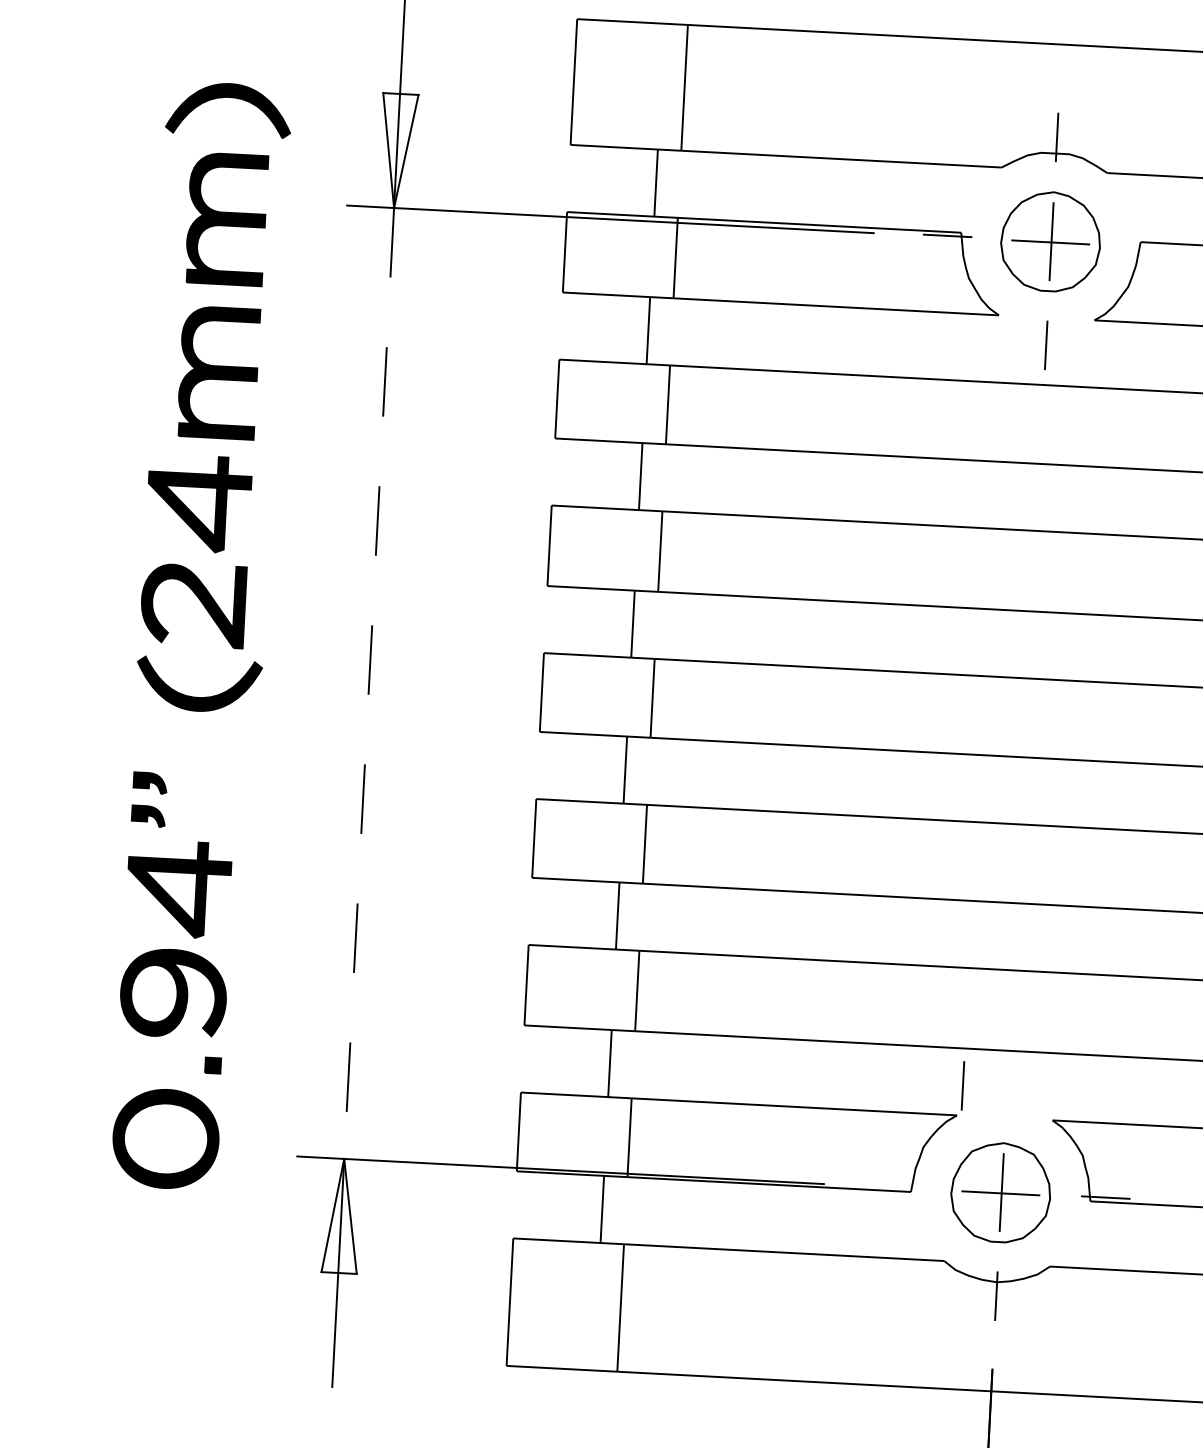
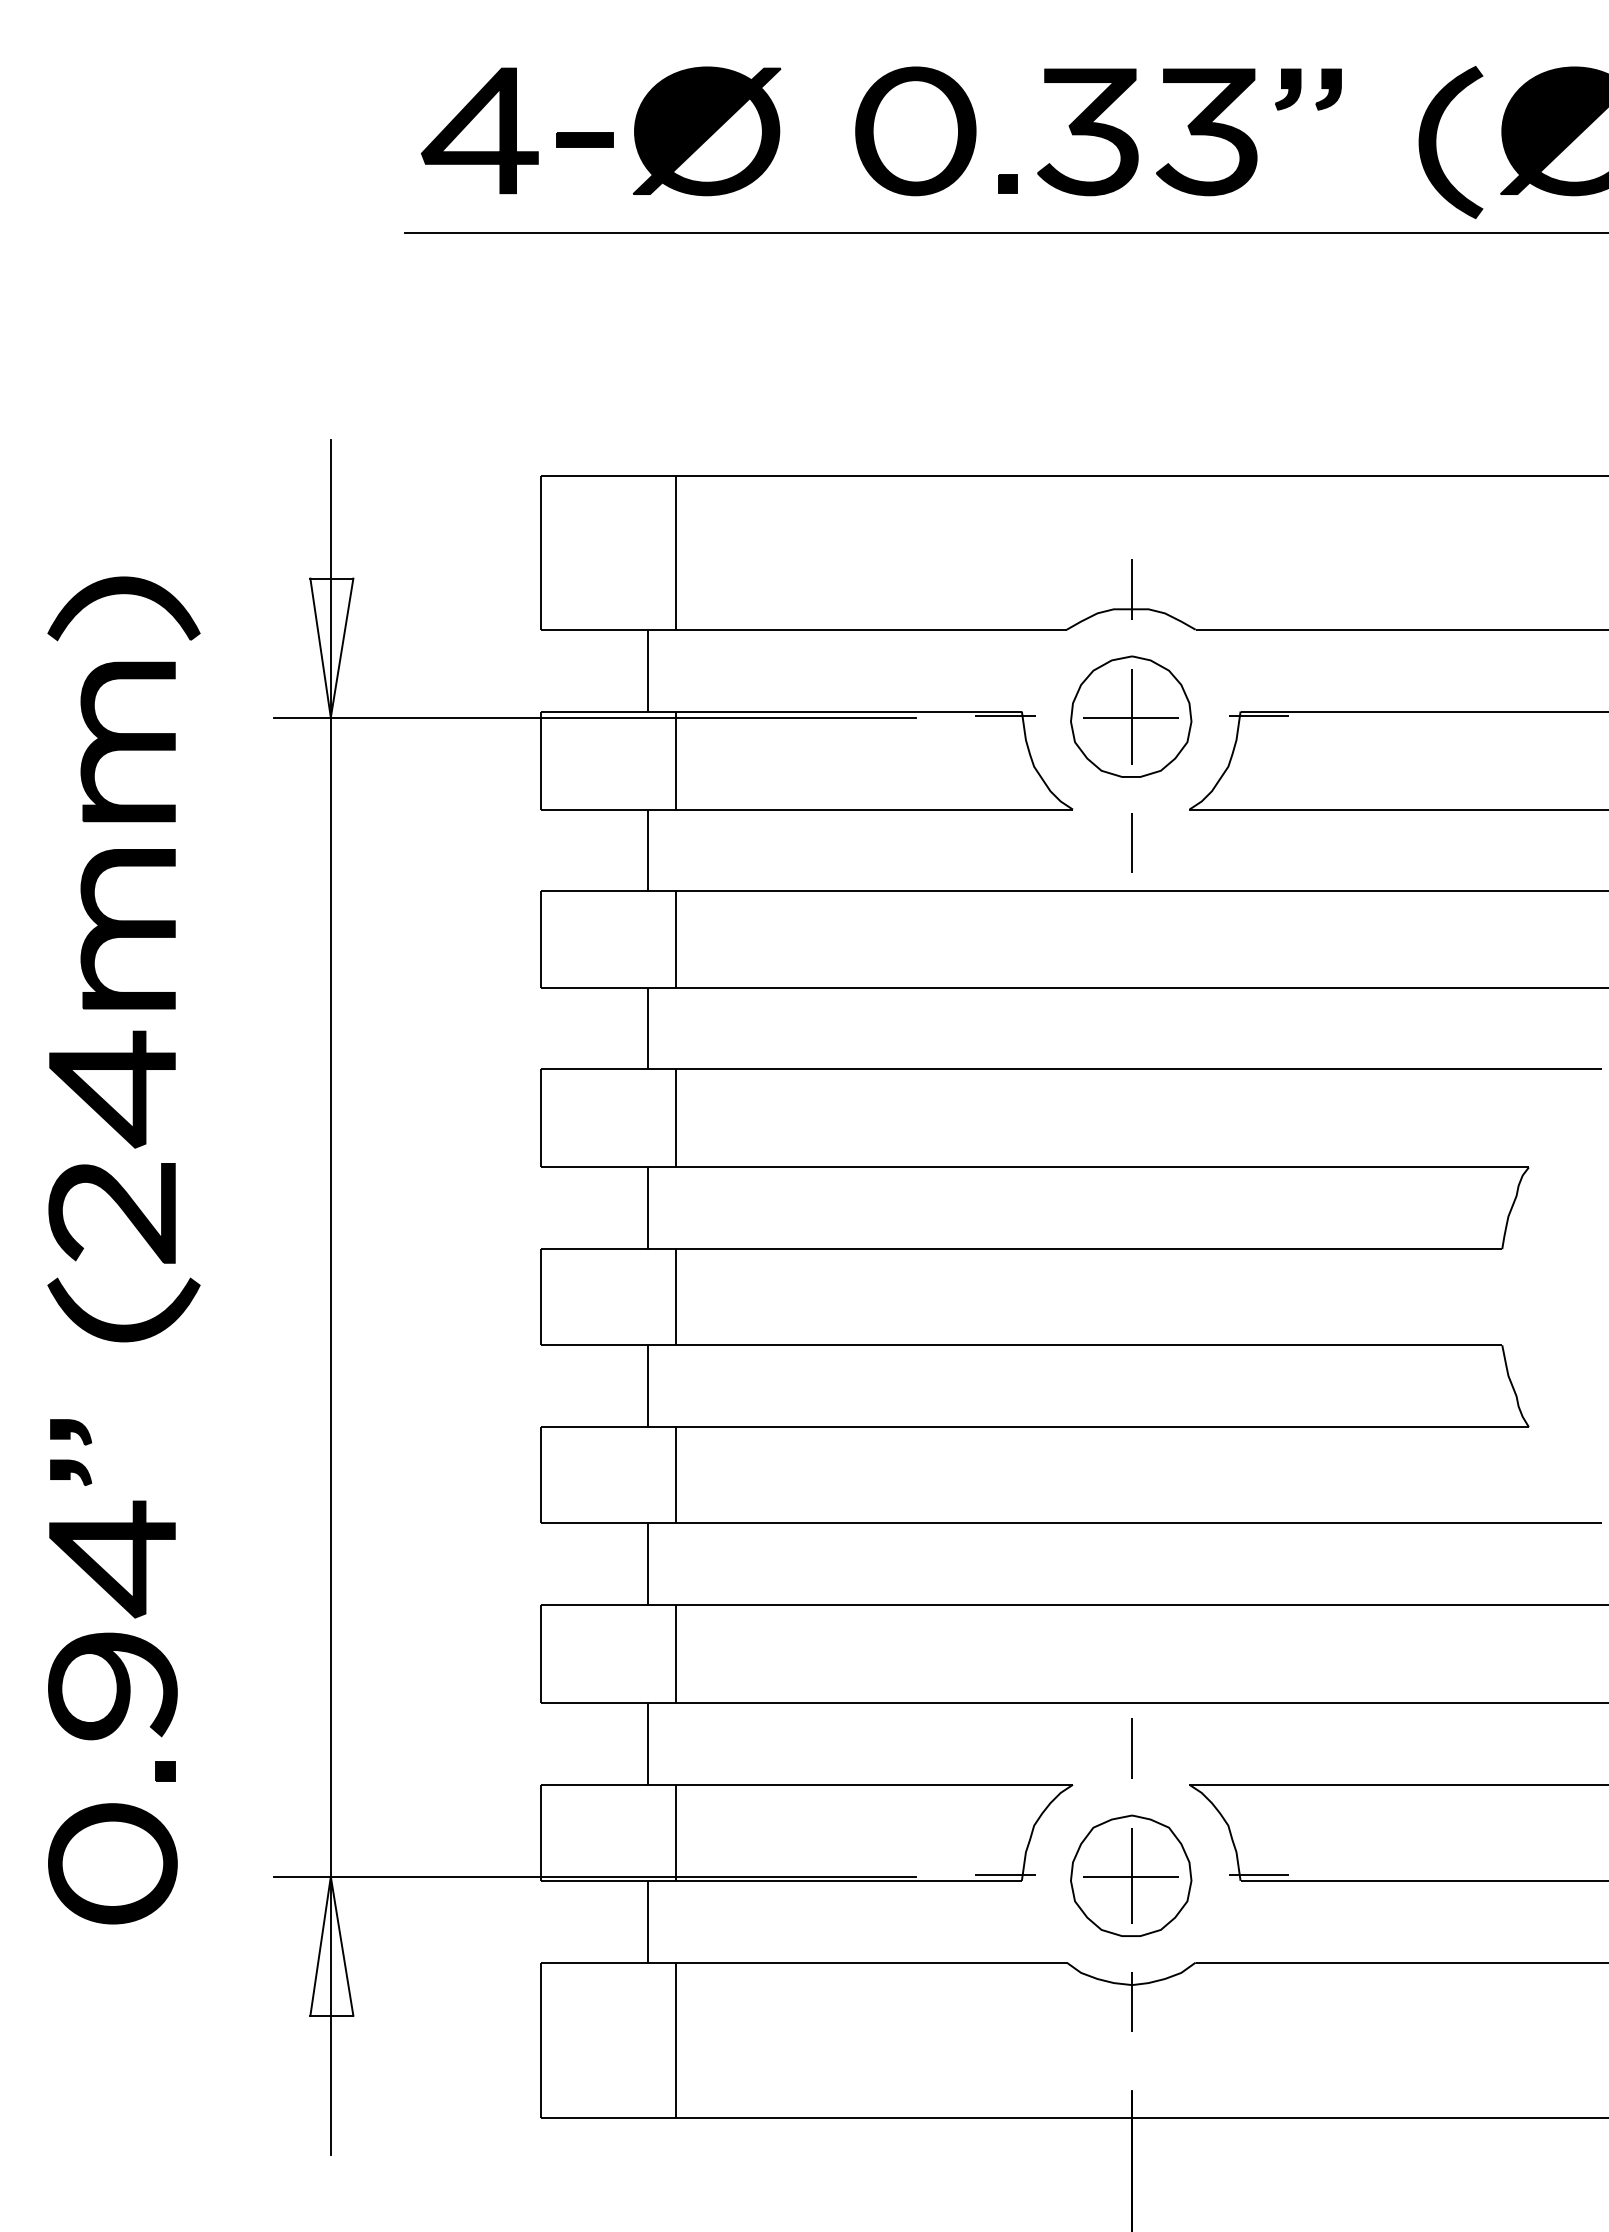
line: (1155, 246) -> (1258, 716), added
line: (368, 683) -> (330, 1297), dashed -> solid
line: (962, 1085) -> (1131, 1748), moved
line: (897, 1186) -> (1005, 1875), added

